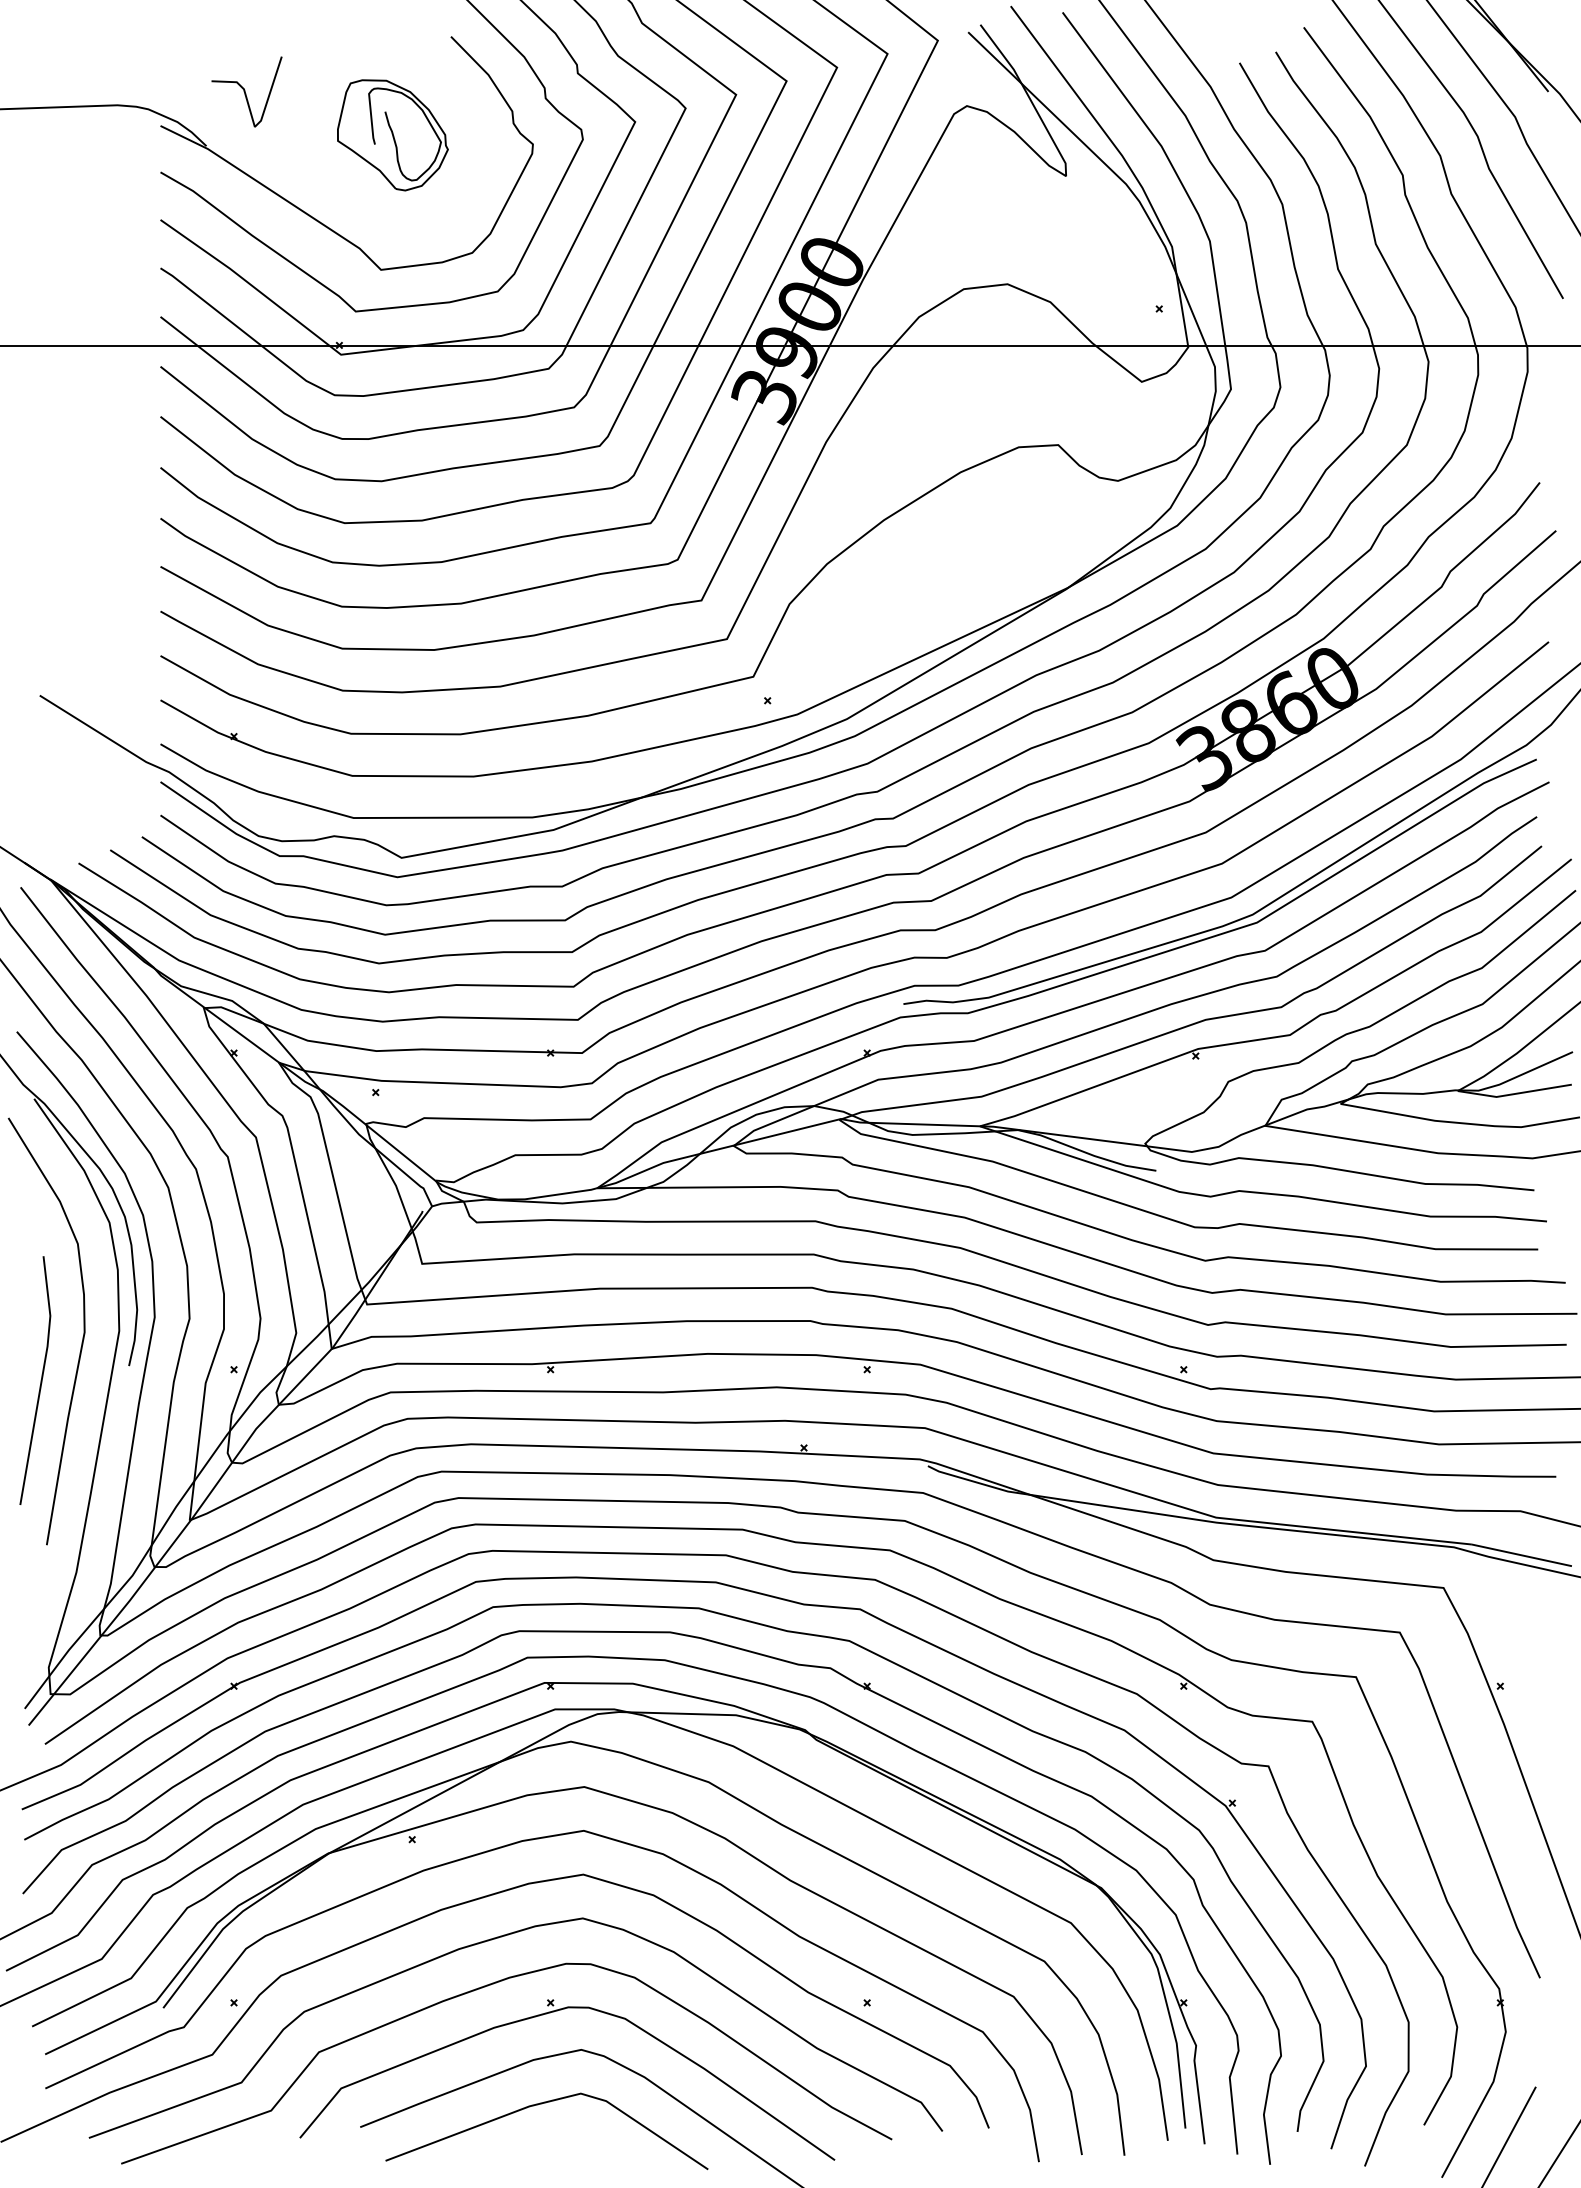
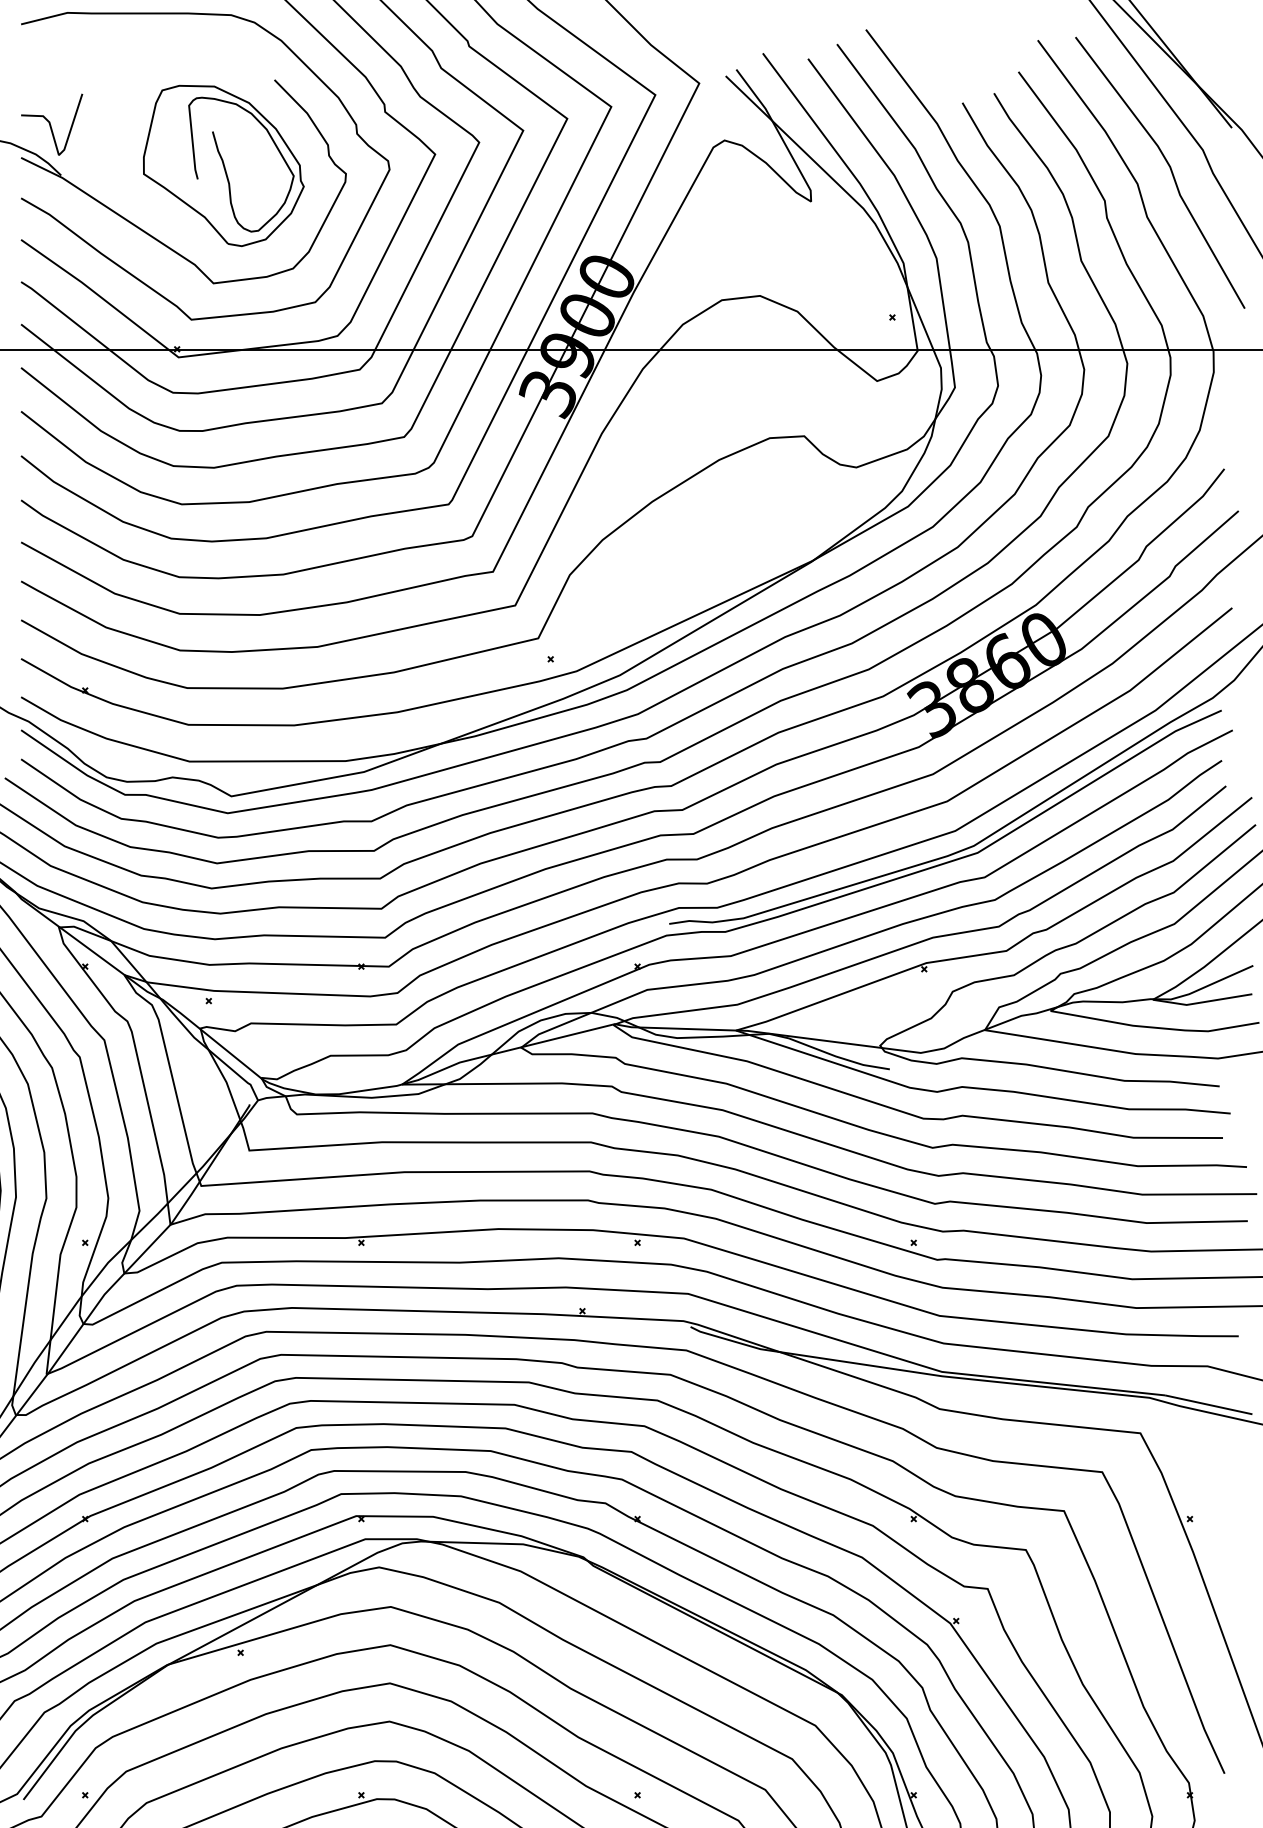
curve: (245, 91) -> (50, 124), moved
part: (392, 135) -> (223, 166), size x1.67

